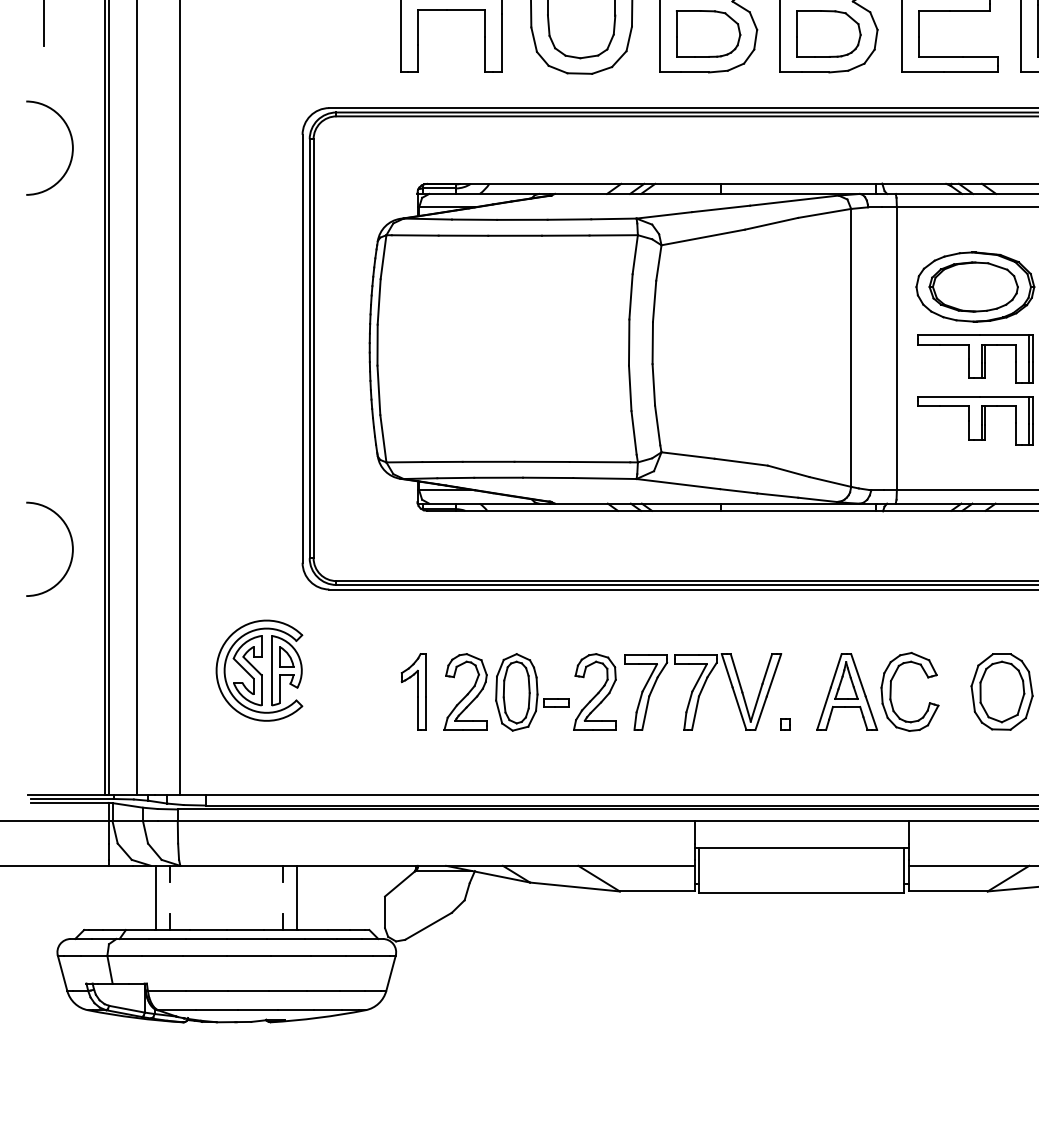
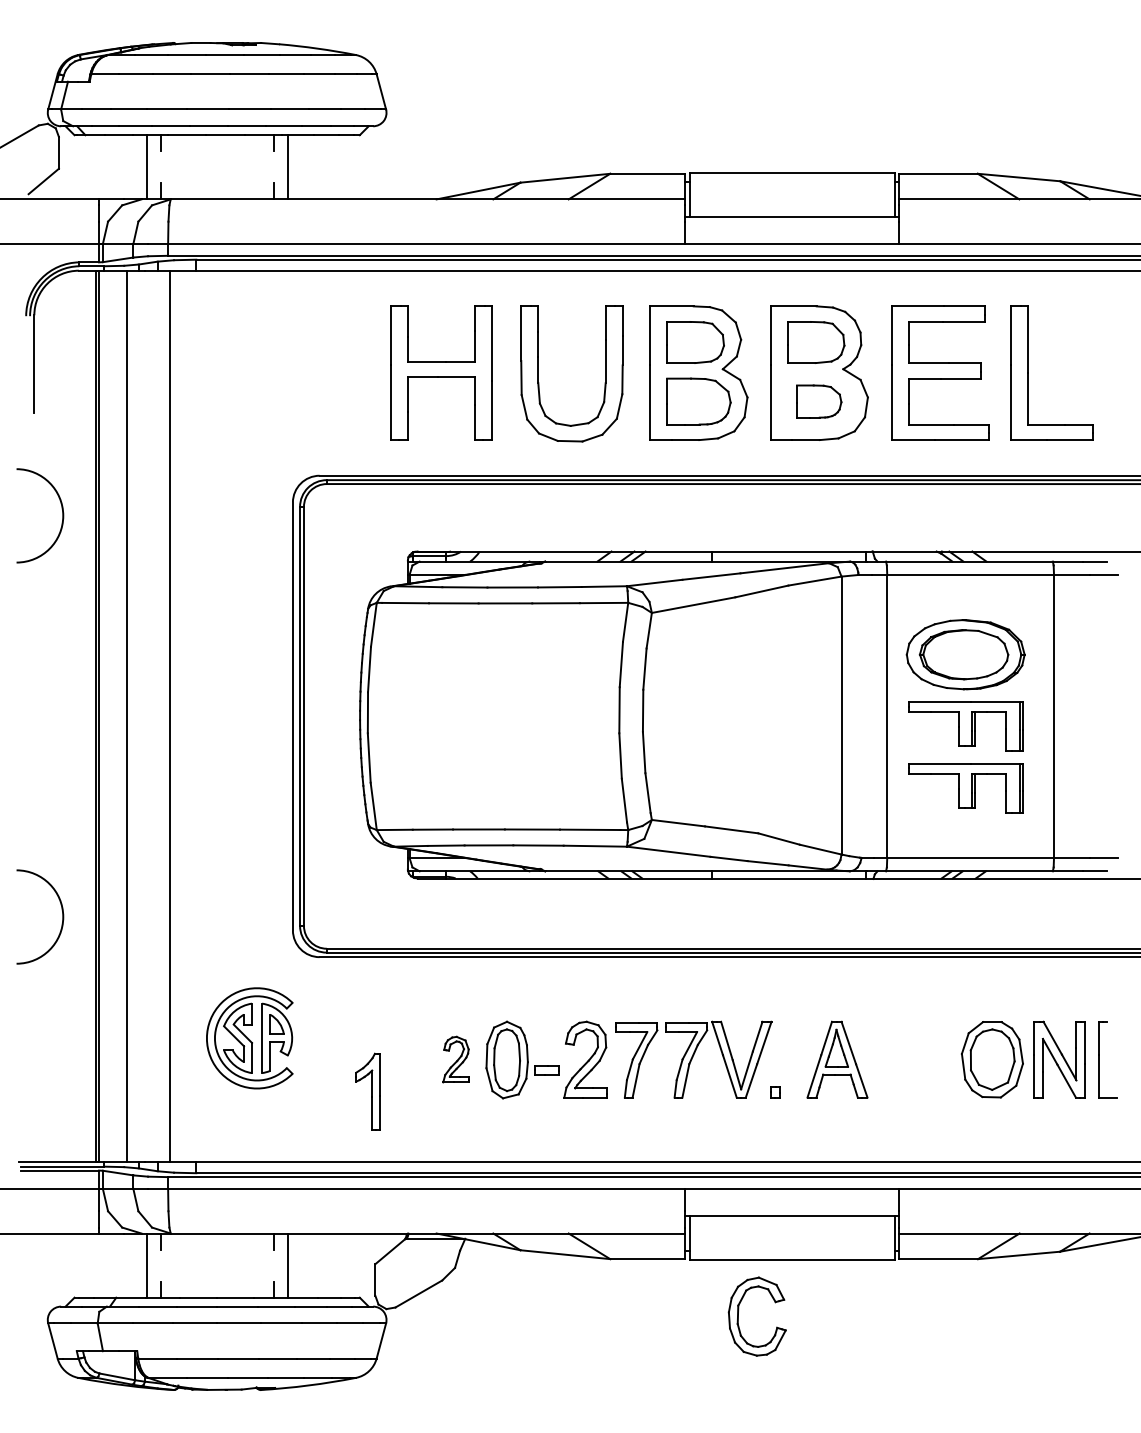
part: (828, 33) -> (818, 401), size x0.7
part: (413, 691) -> (367, 1091), moved
part: (465, 691) -> (455, 1059), size x0.6
part: (891, 691) -> (738, 1316), moved

